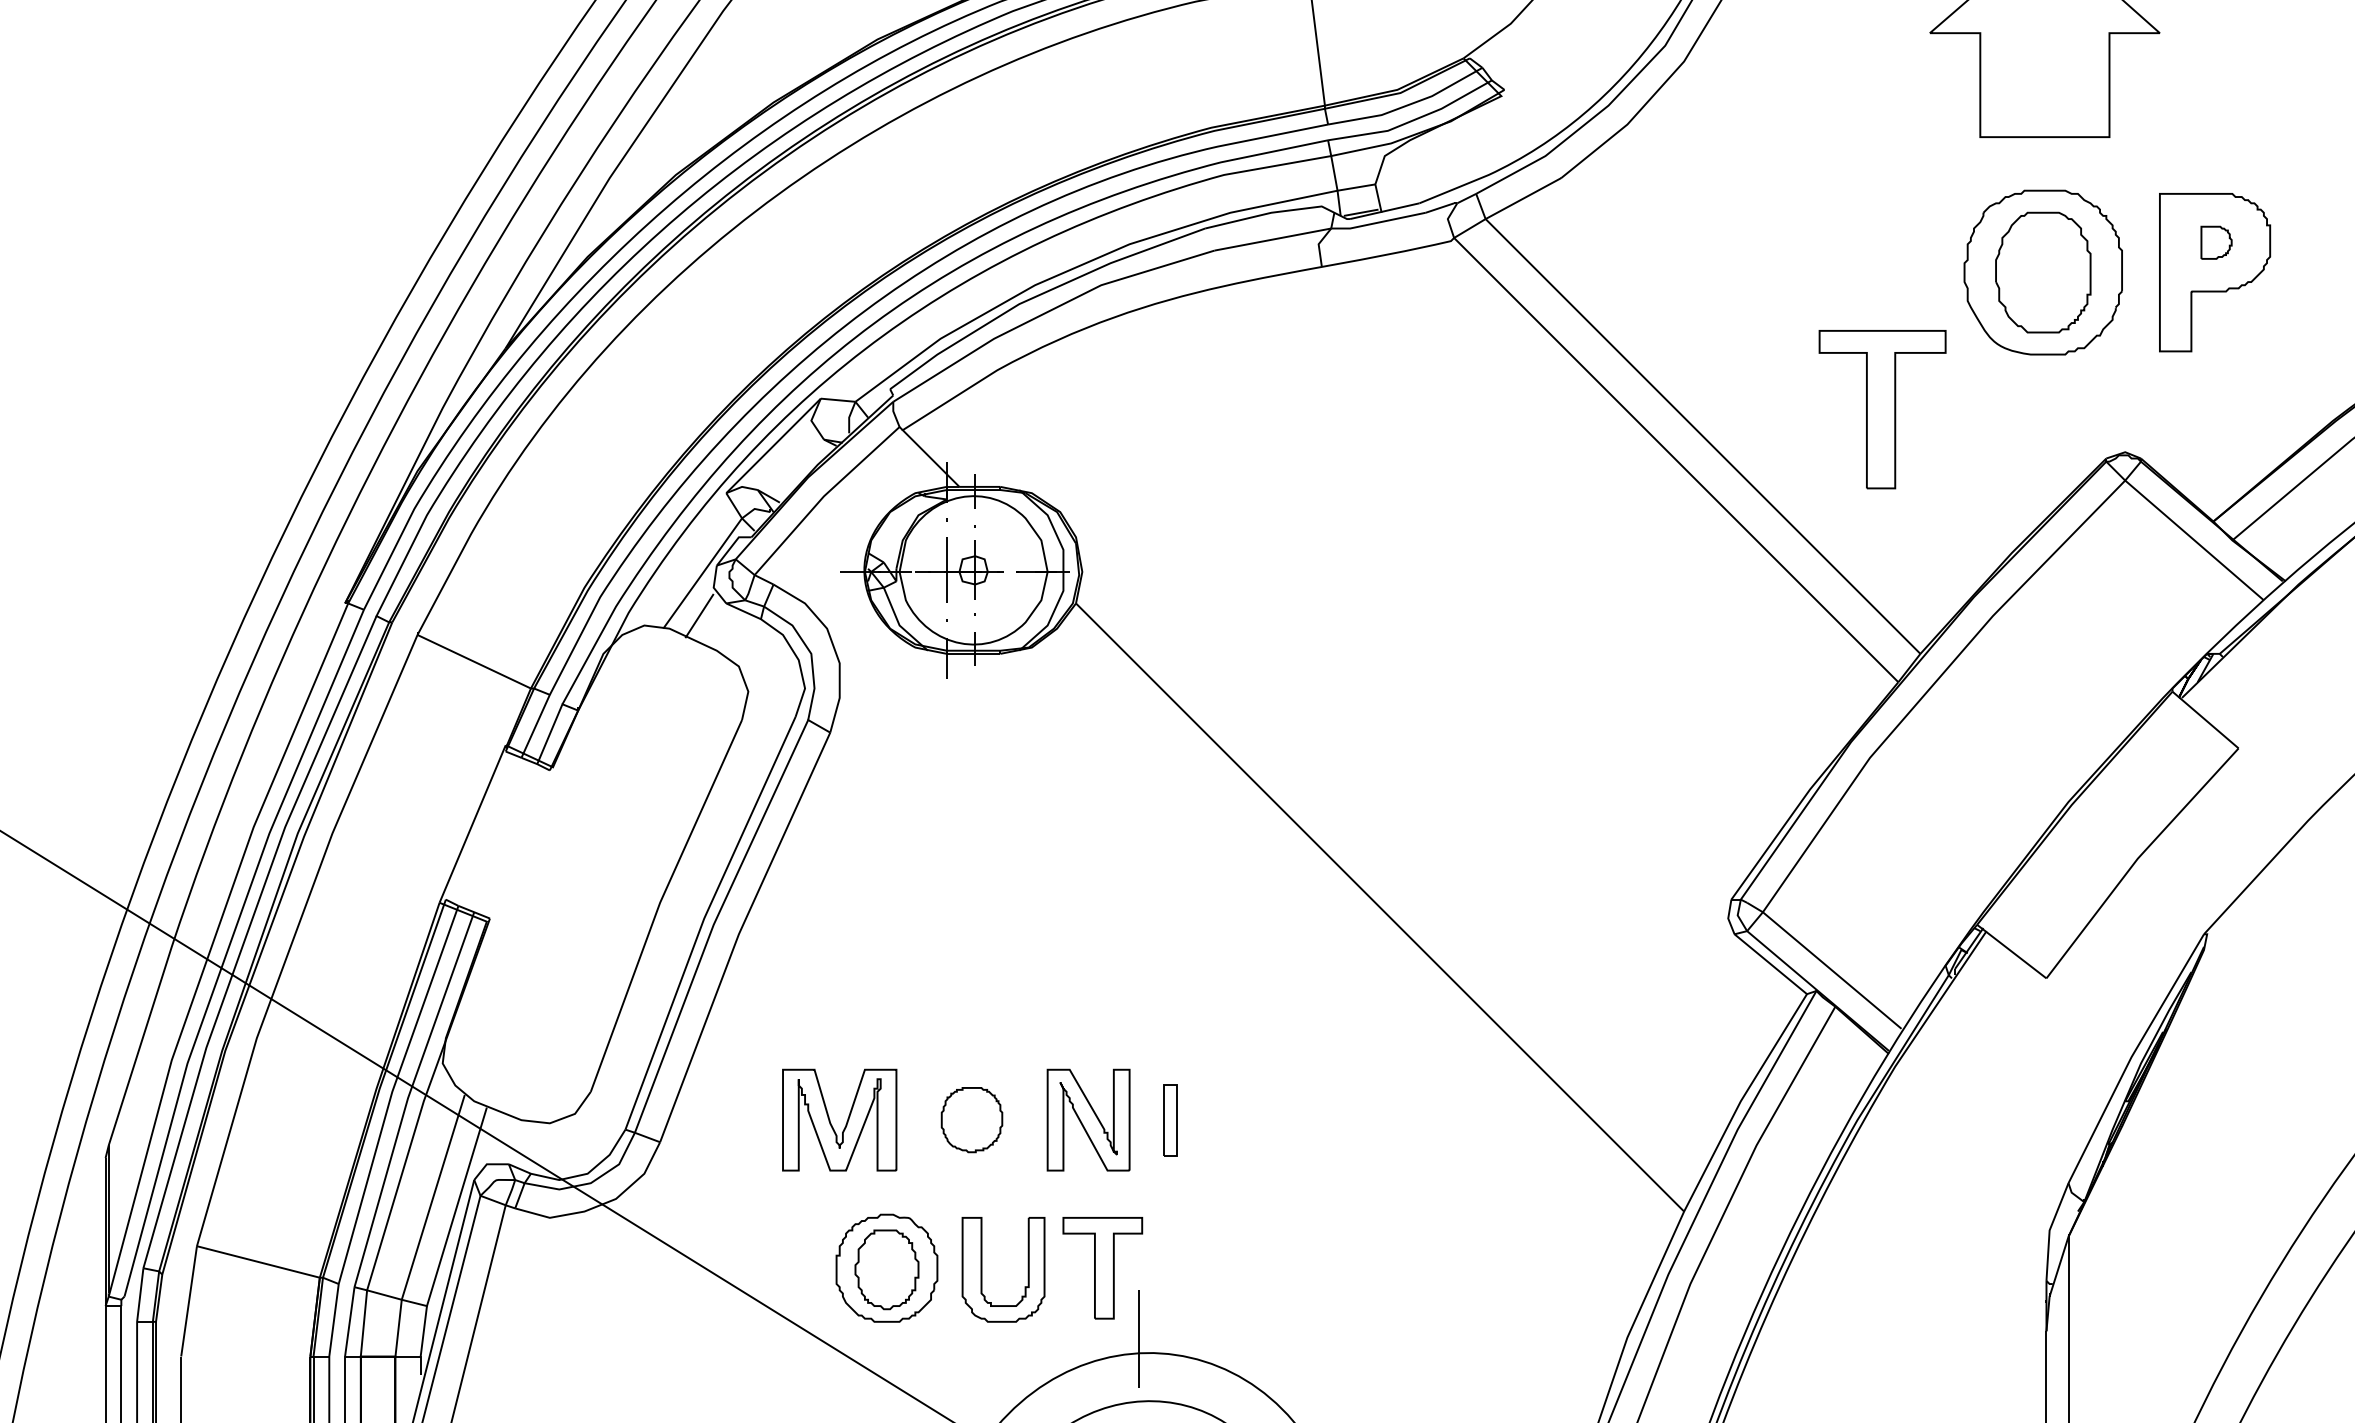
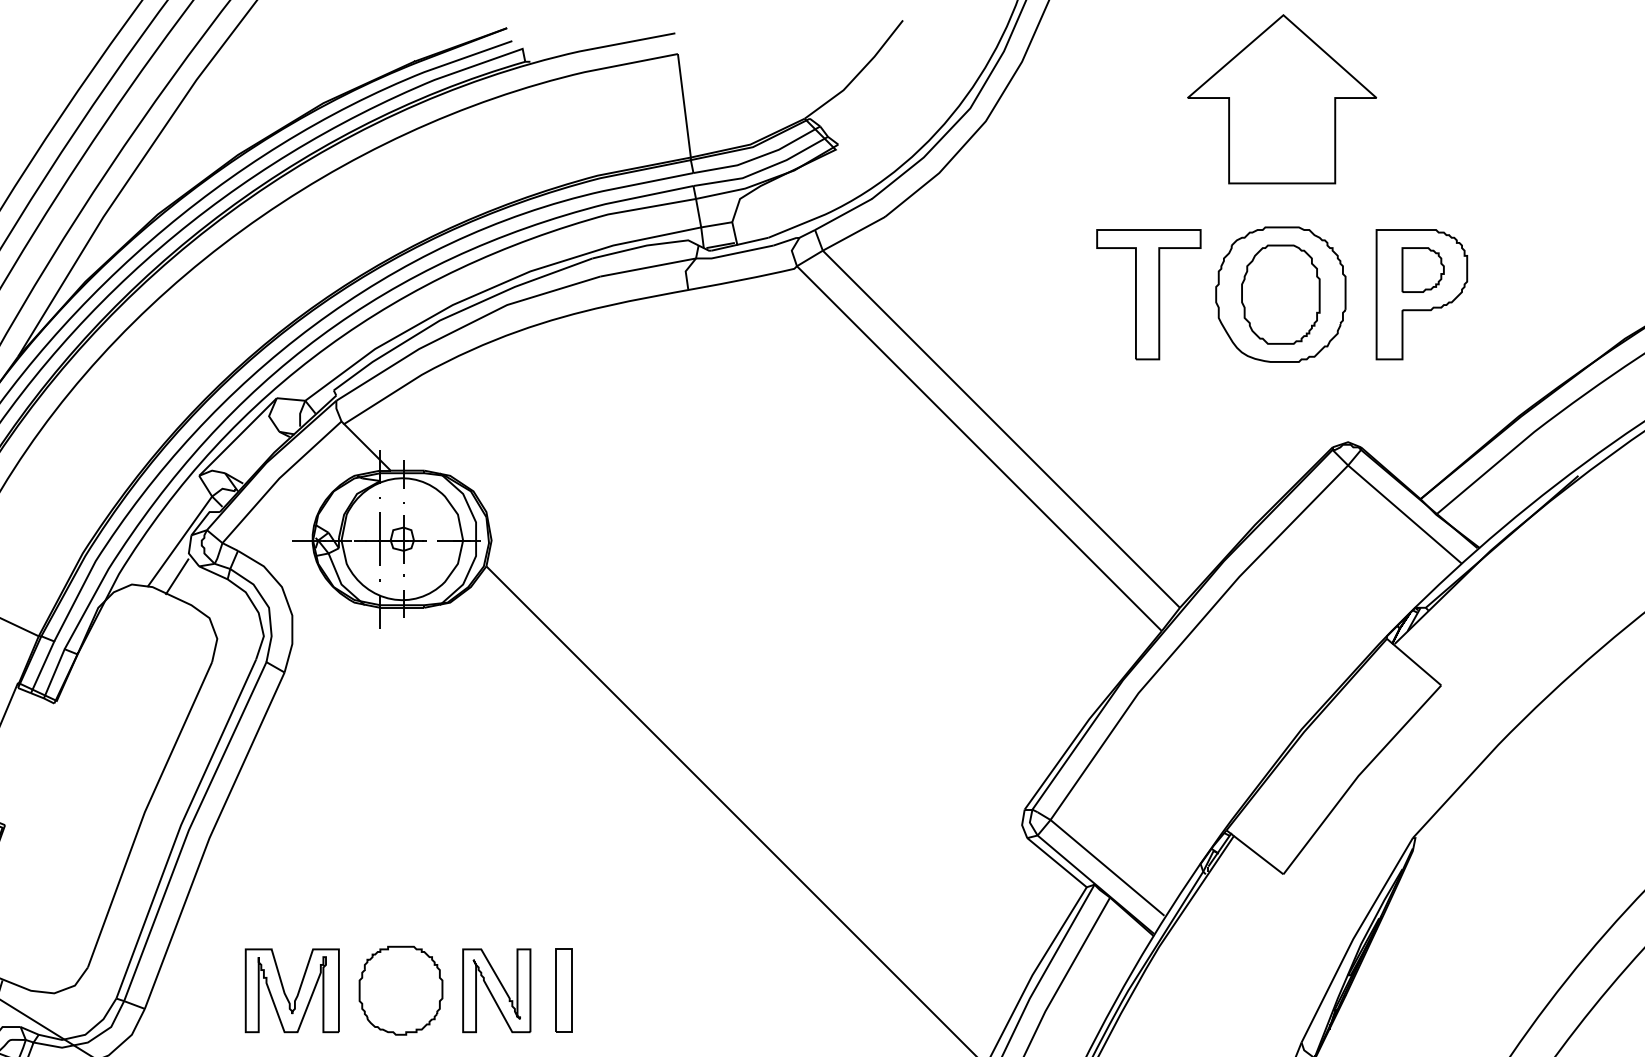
part: (2216, 242) -> (1423, 269), size x1.67
part: (1882, 409) -> (1148, 294), moved
part: (971, 1119) -> (400, 990), size x1.67
part: (1170, 1120) -> (564, 991), size x1.43

